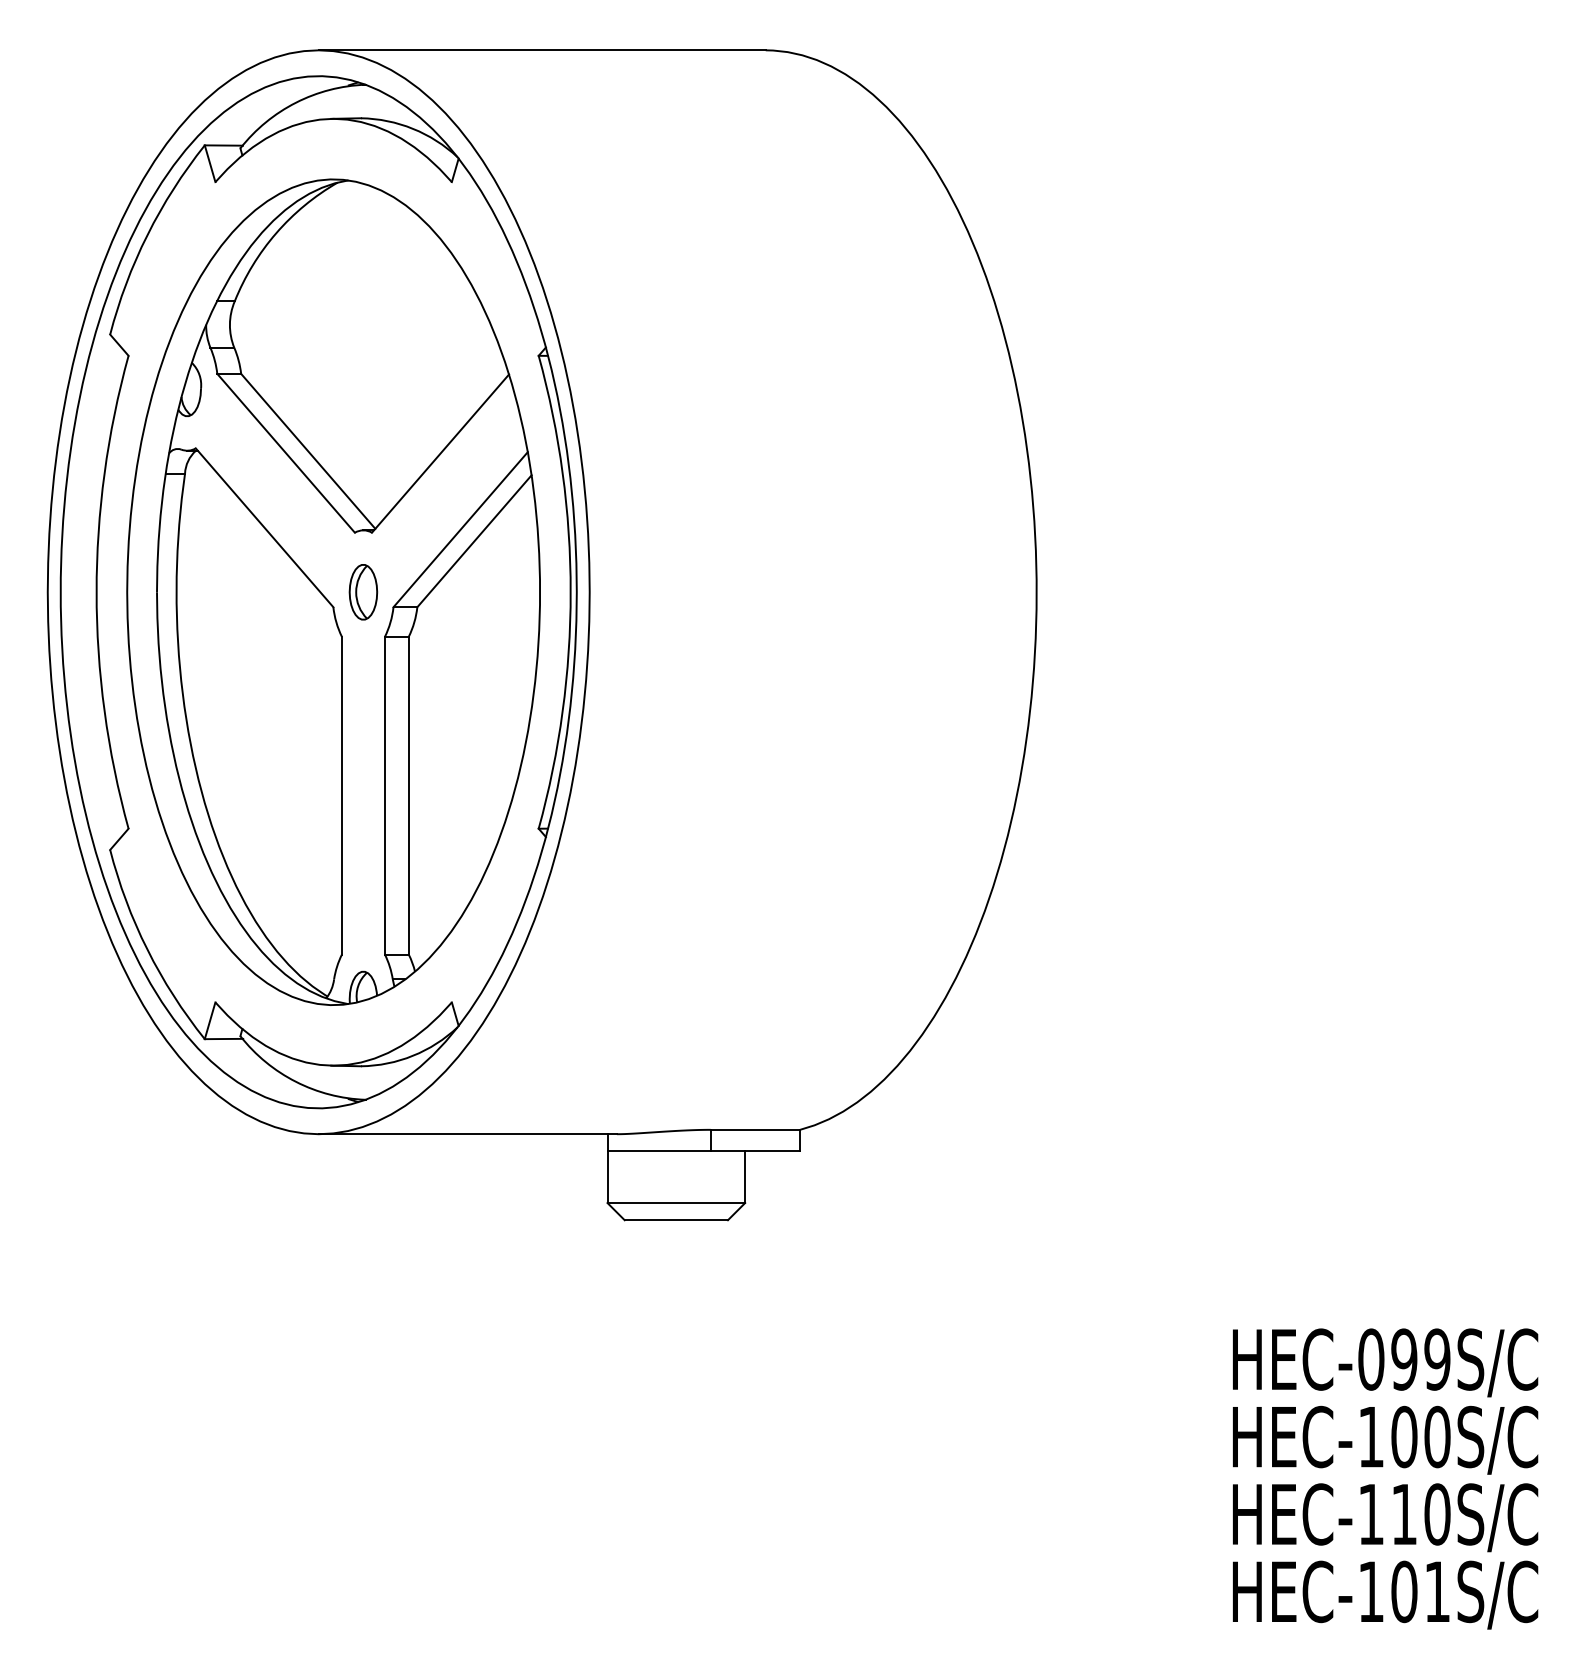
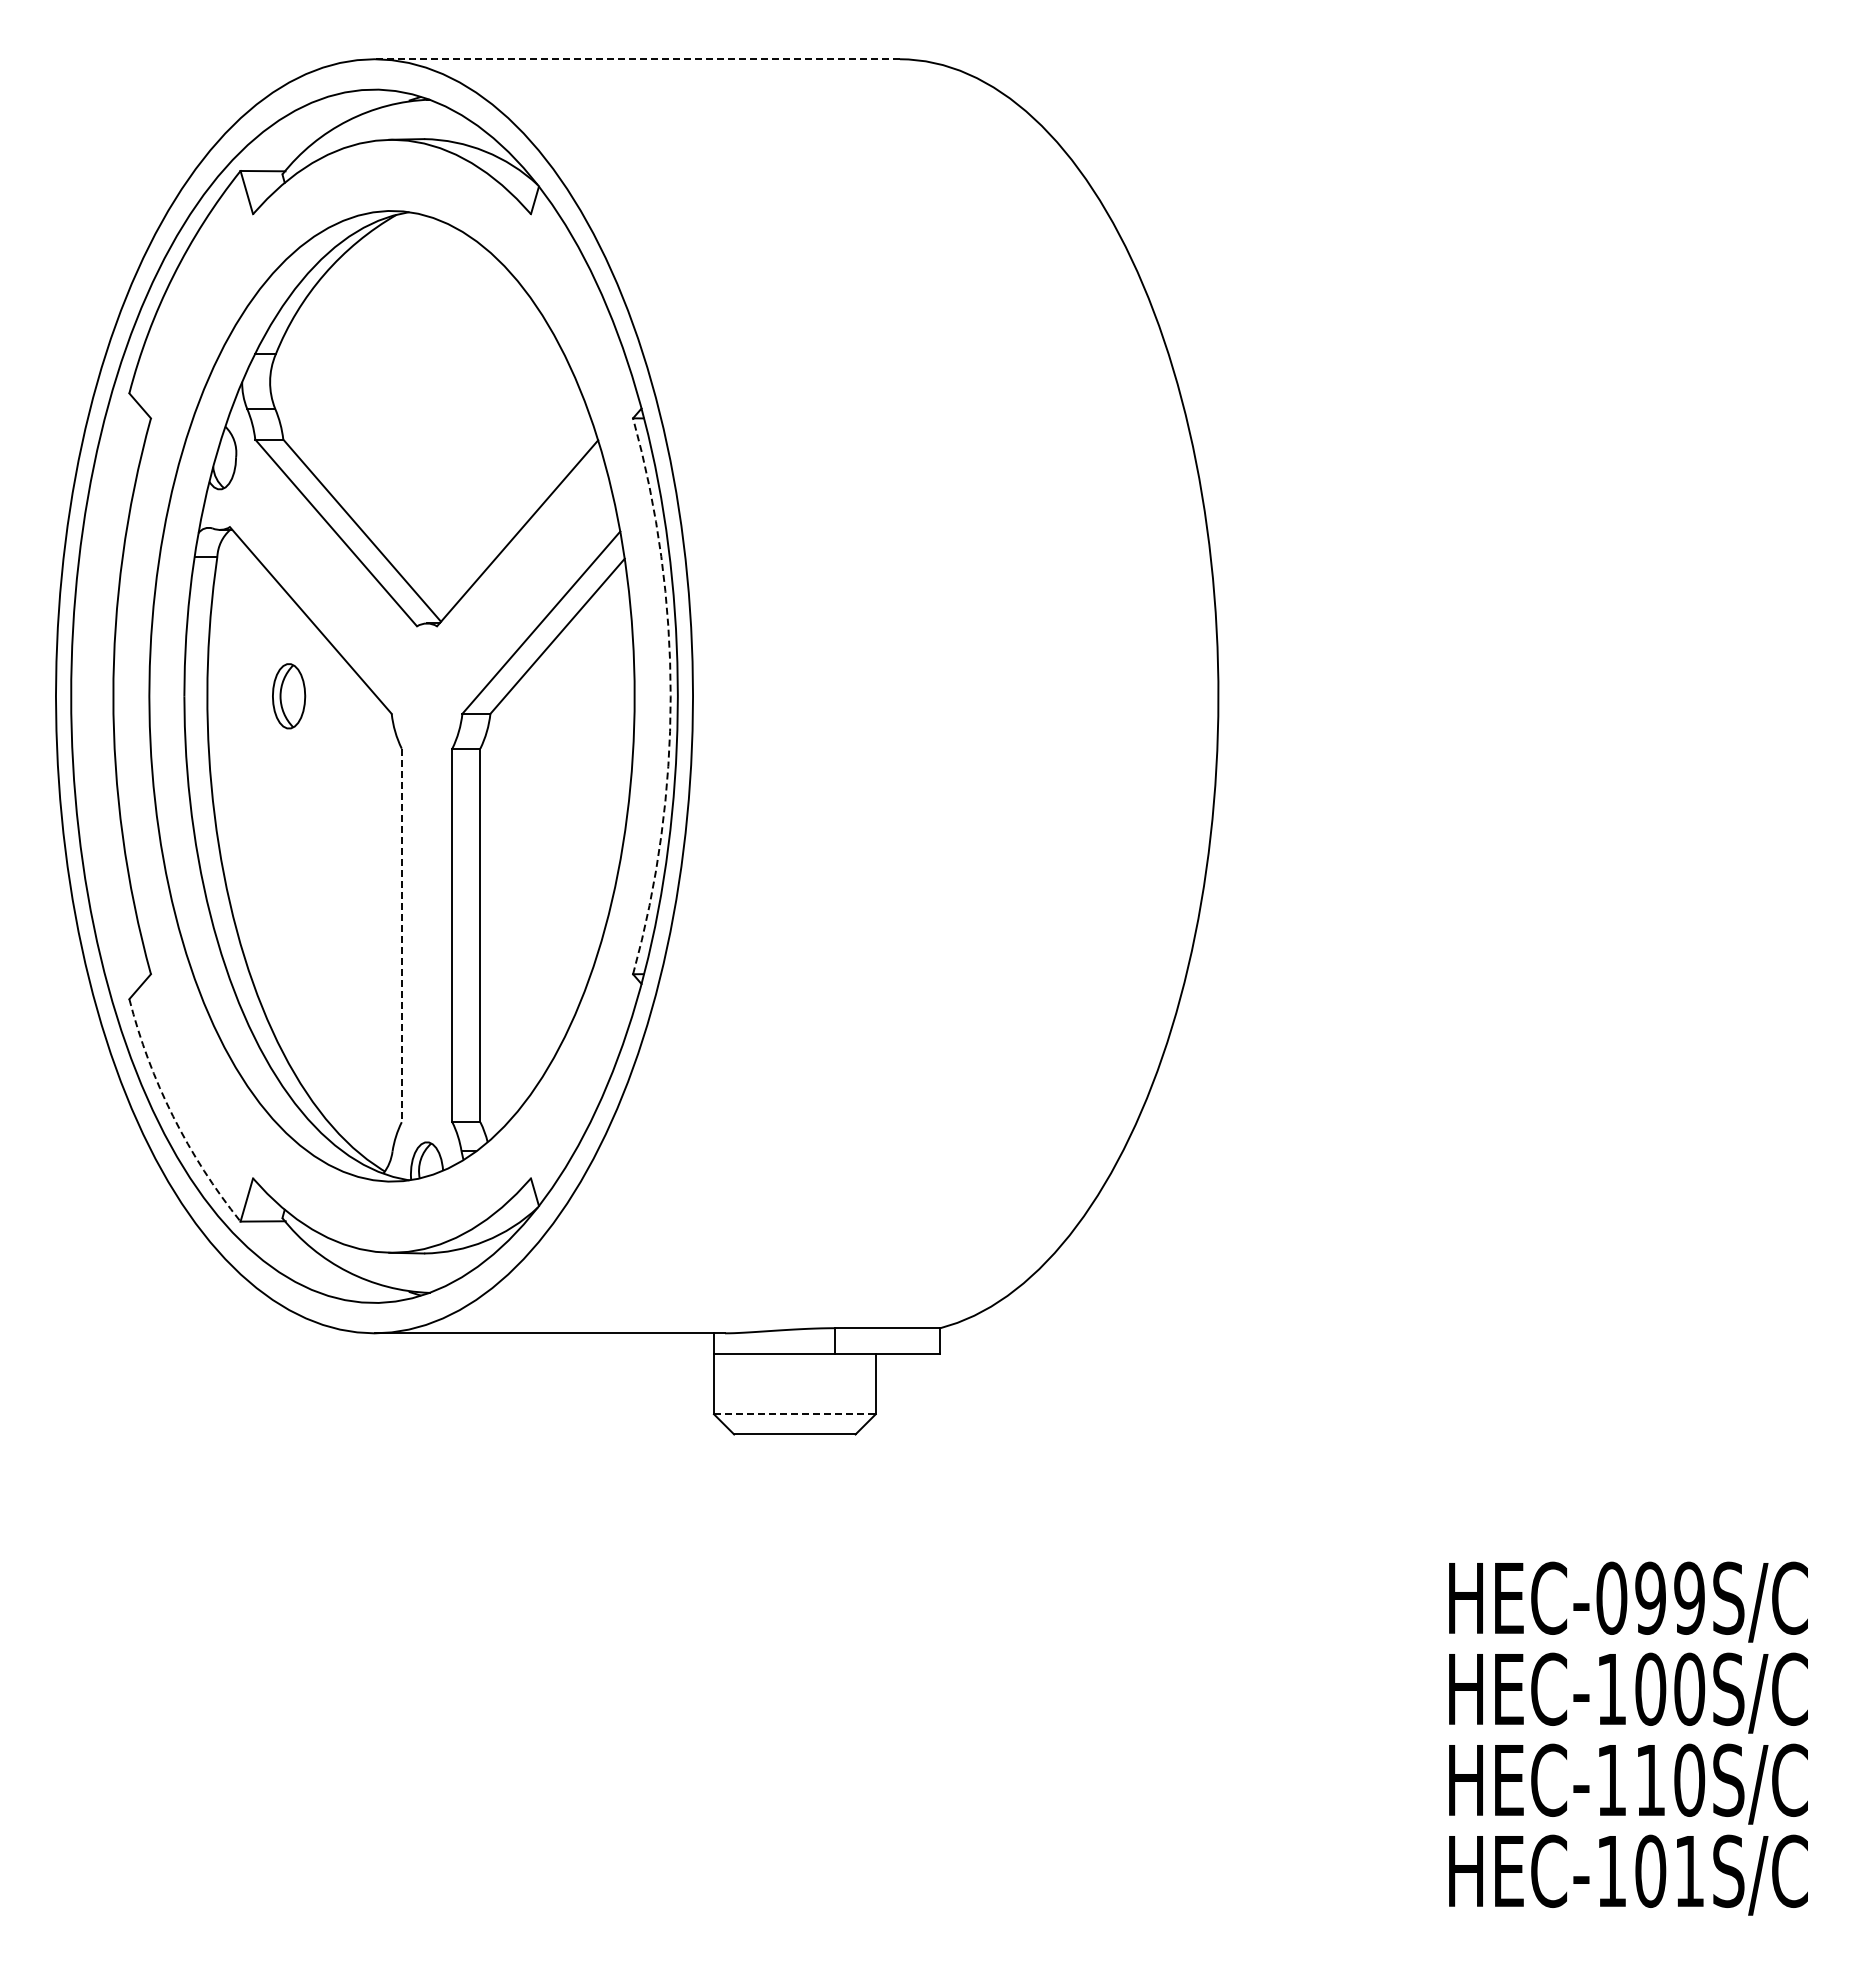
line: (542, 50) -> (637, 59), solid -> dashed
part: (363, 592) -> (289, 696), moved
arc: (570, 592) -> (670, 696), solid -> dashed
line: (341, 795) -> (401, 935), solid -> dashed
arc: (147, 949) -> (173, 1116), solid -> dashed
line: (676, 1203) -> (794, 1414), solid -> dashed

